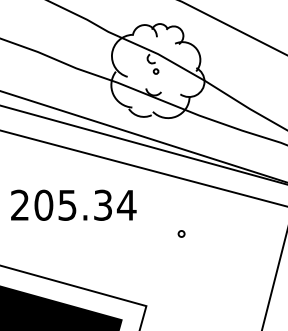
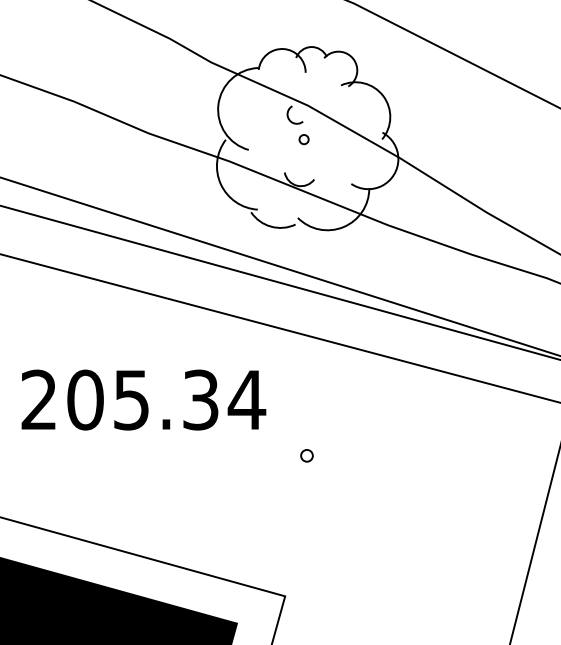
part: (181, 233) -> (306, 454), moved

